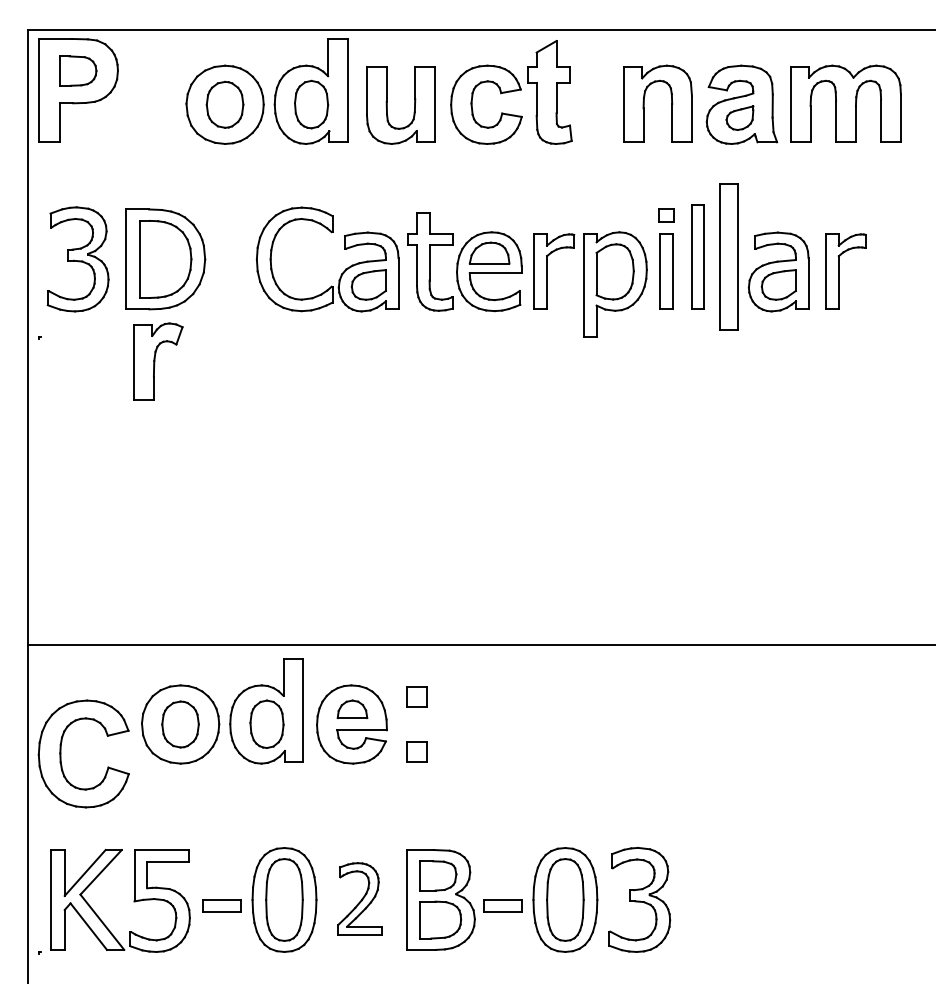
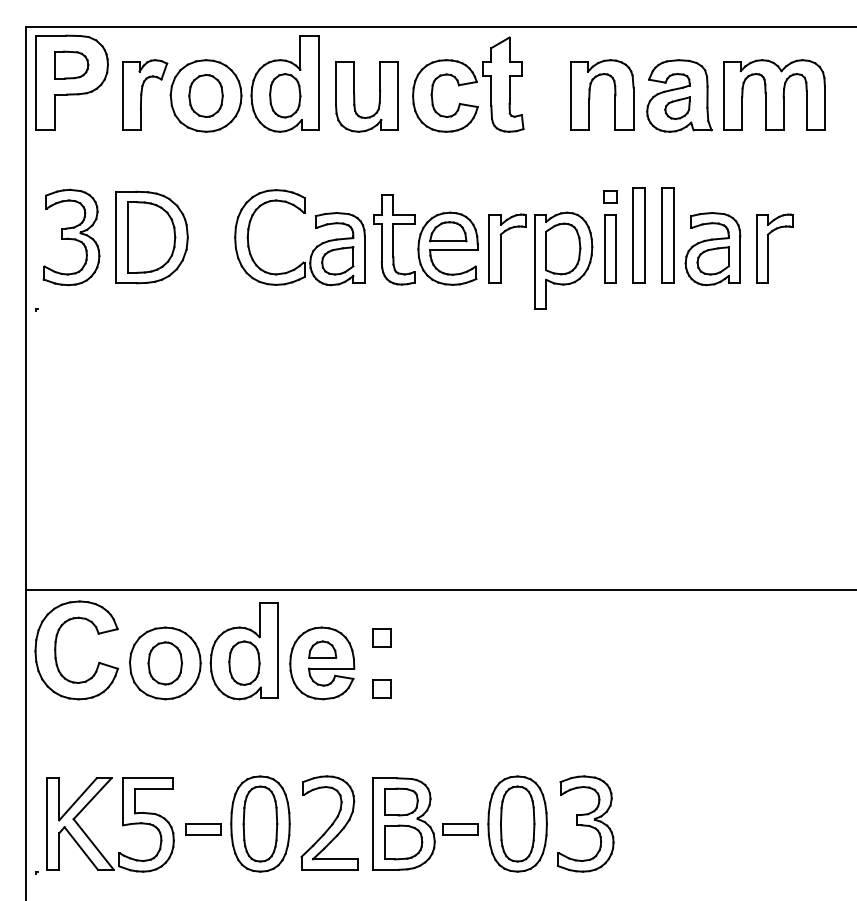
part: (729, 257) -> (667, 235), size x0.71
part: (158, 360) -> (145, 94), moved
part: (61, 754) -> (56, 650), moved
part: (359, 898) -> (329, 822), size x1.43

